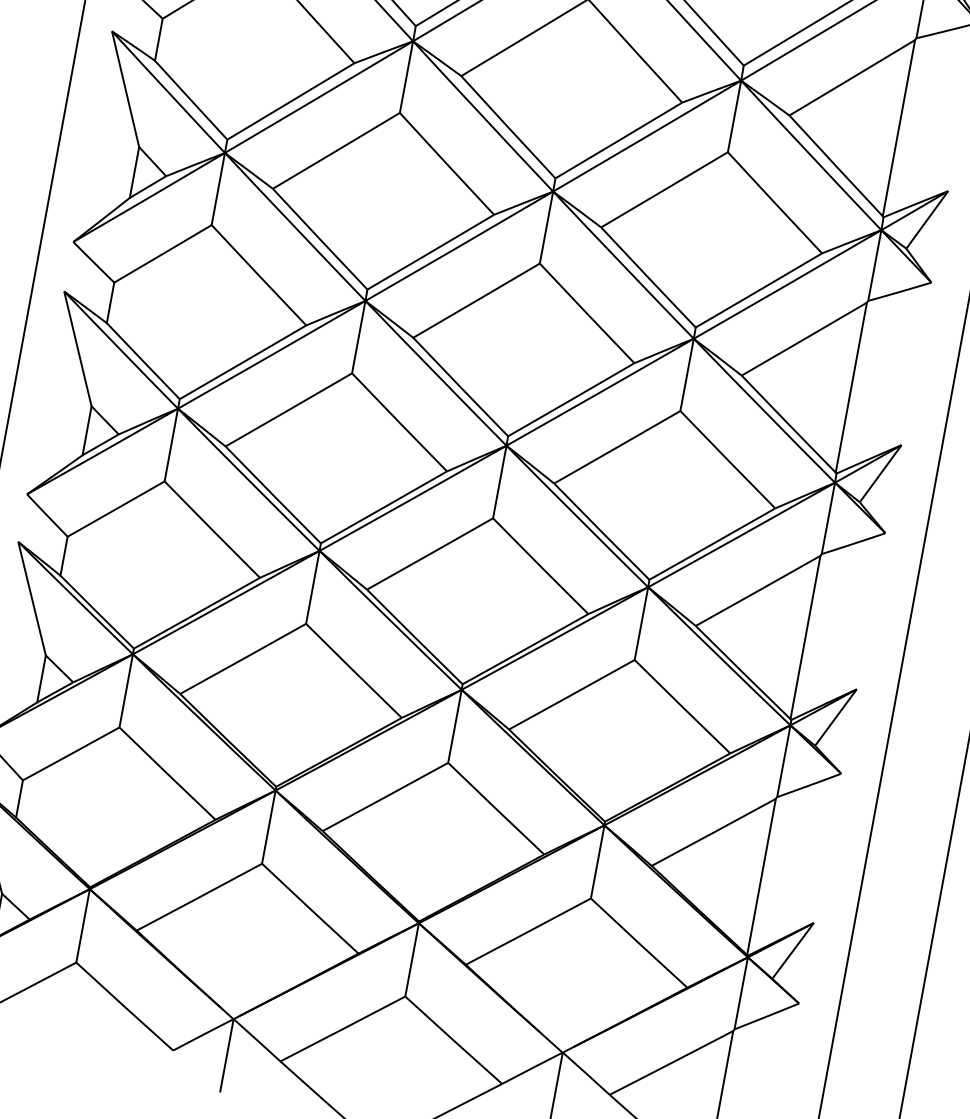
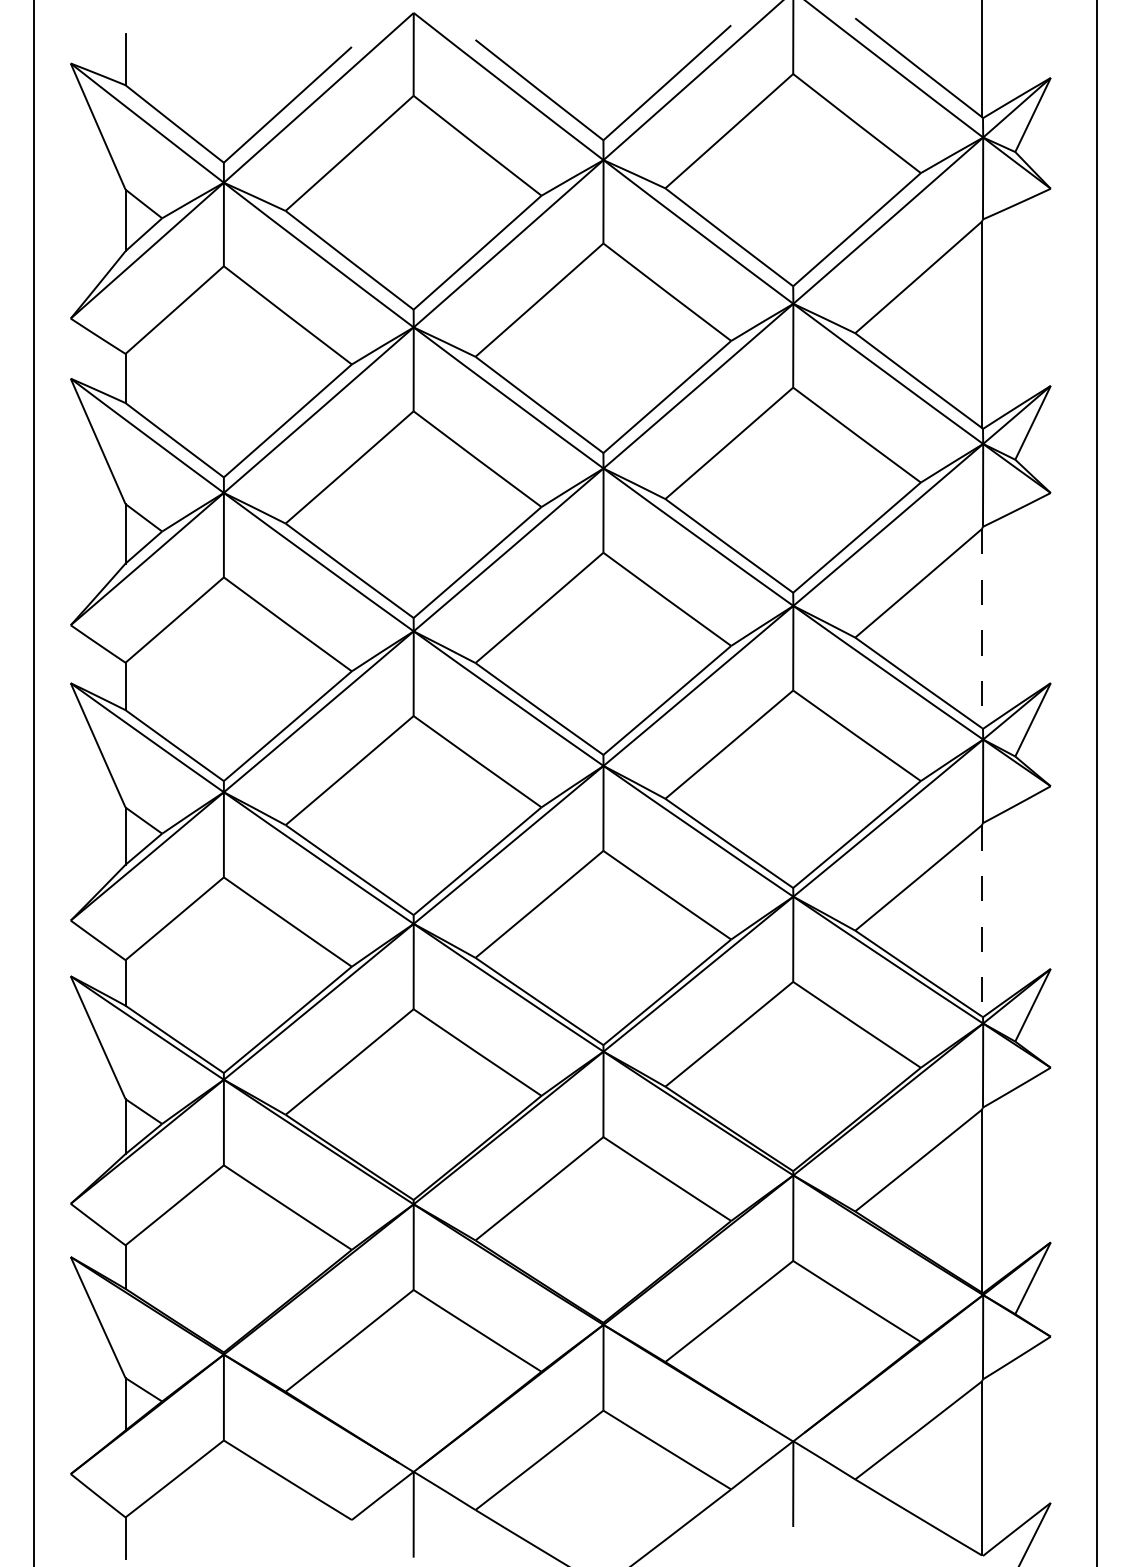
line: (850, 388) -> (981, 629), solid -> dashed
line: (805, 637) -> (981, 920), solid -> dashed

